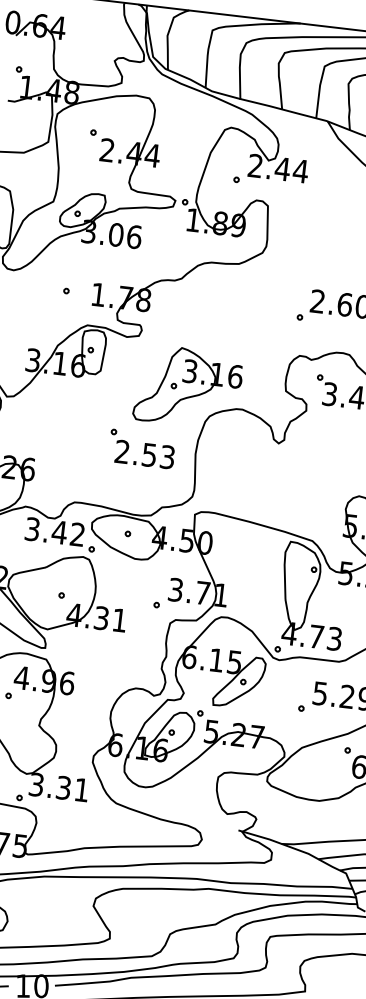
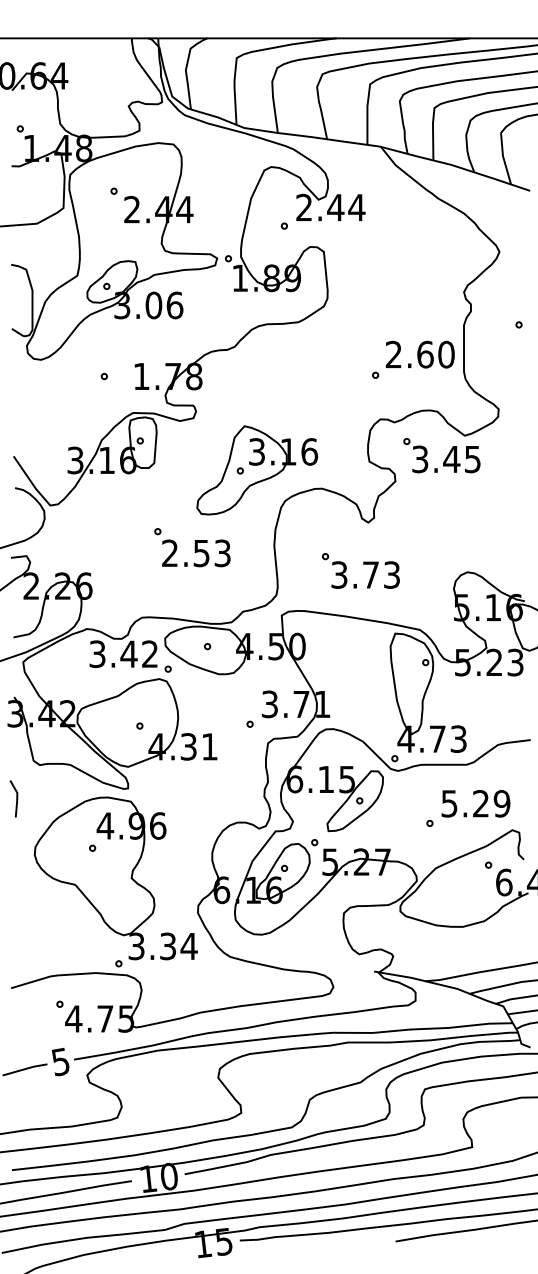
part: (142, 449) -> (192, 547), moved
part: (270, 479) -> (363, 564), added
text: (81, 790) -> (188, 946), 3.31 -> 3.34

